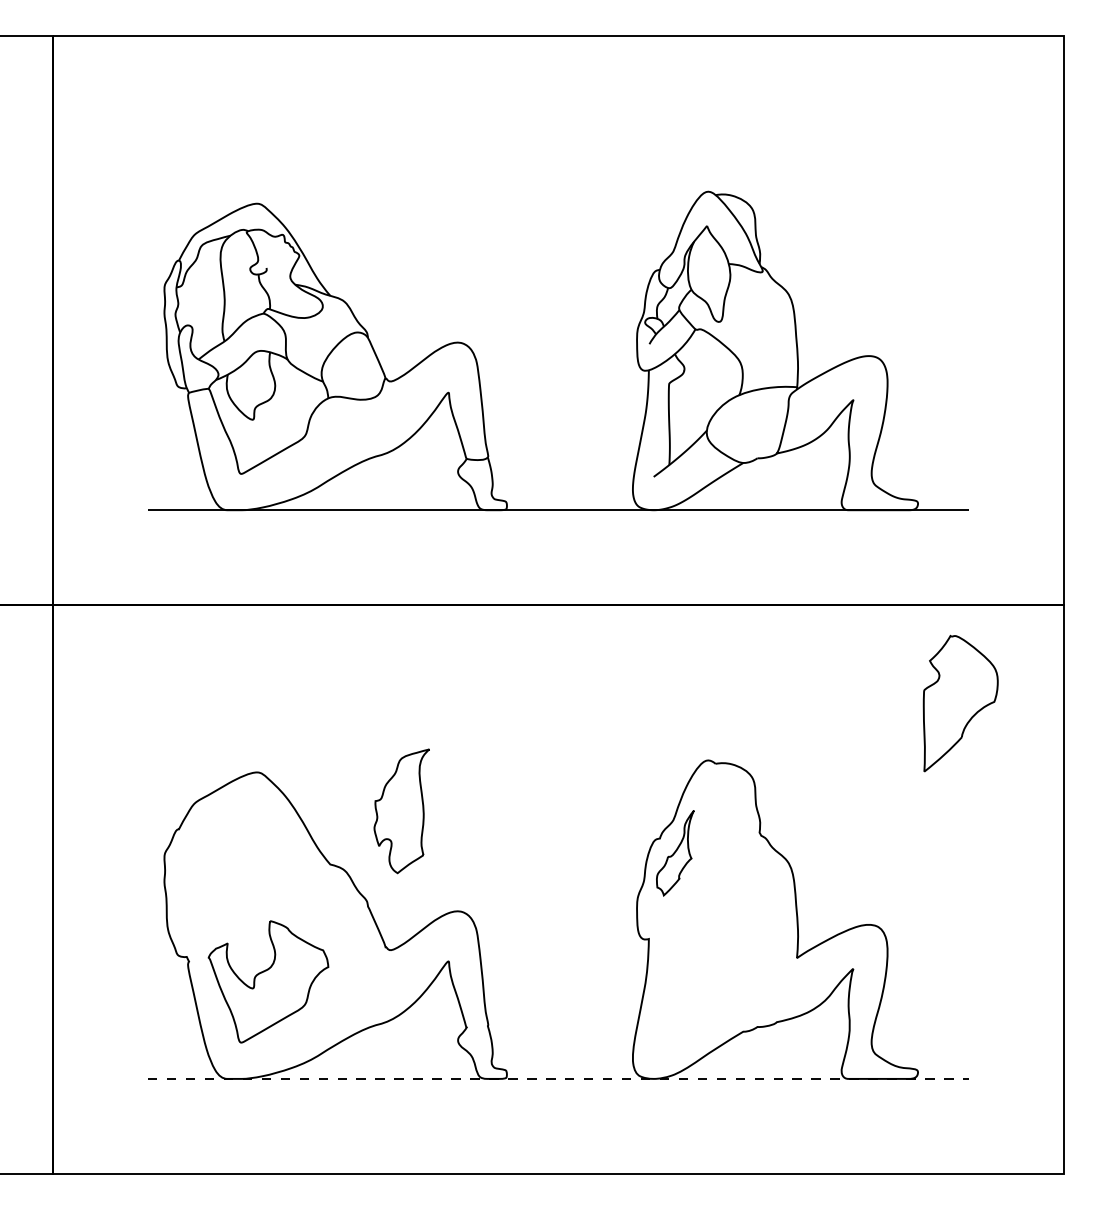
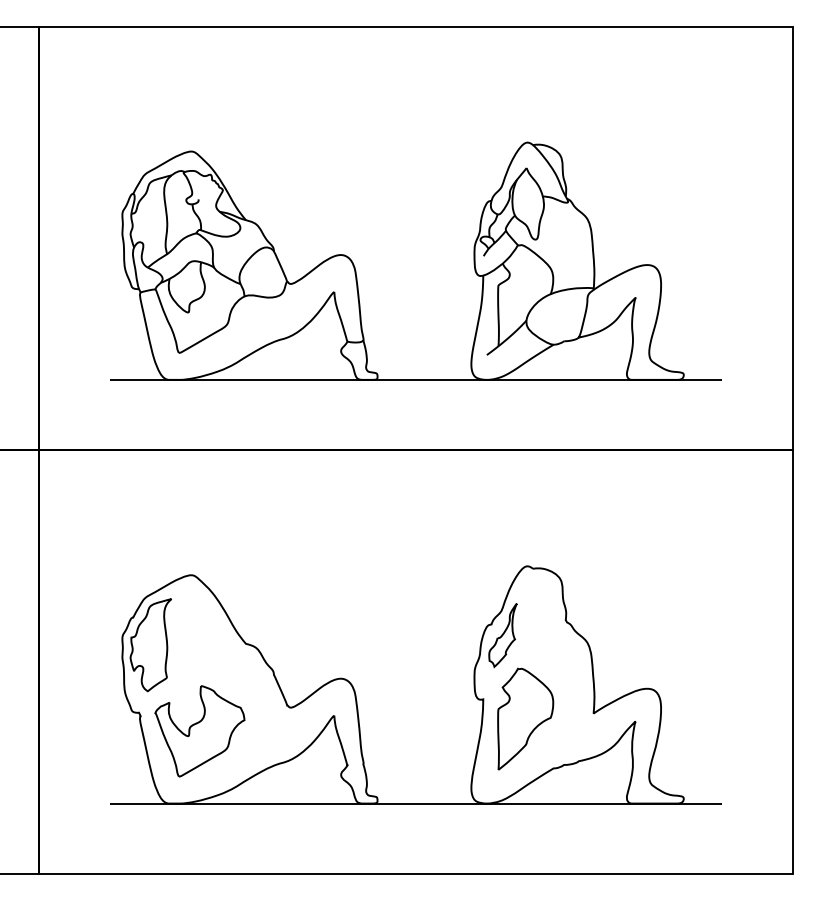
part: (960, 703) -> (525, 719), moved
part: (401, 811) -> (150, 645), moved
line: (558, 1078) -> (415, 803), dashed -> solid

